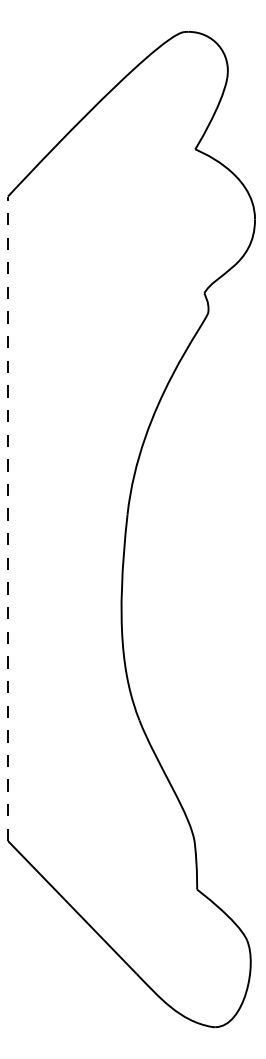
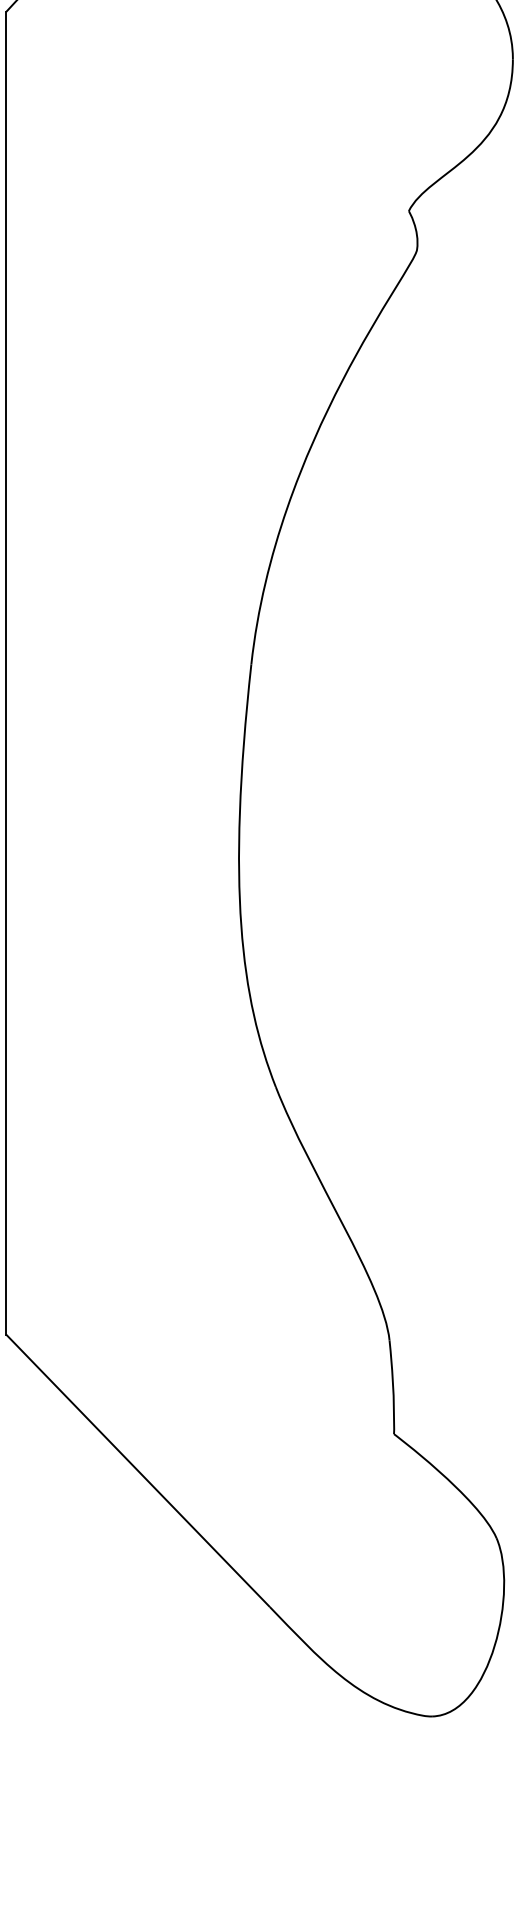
line: (8, 518) -> (7, 672), dashed -> solid

